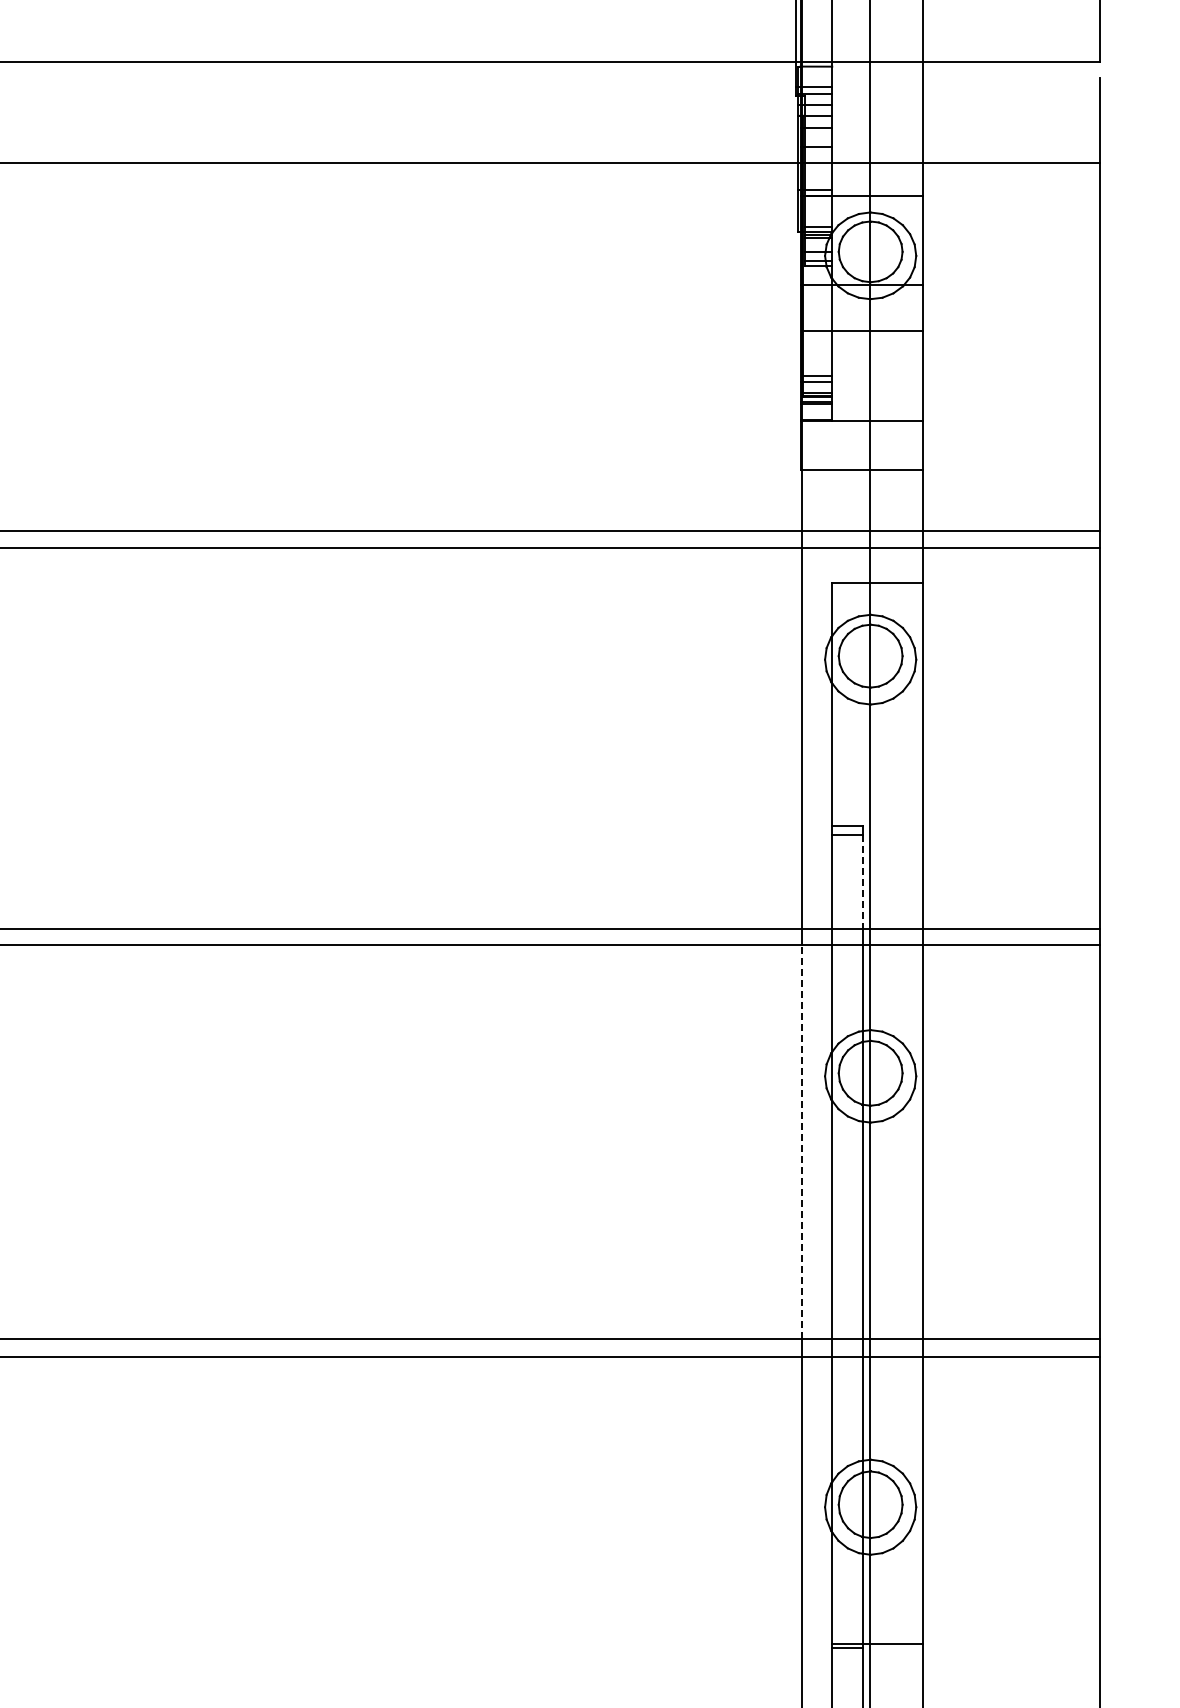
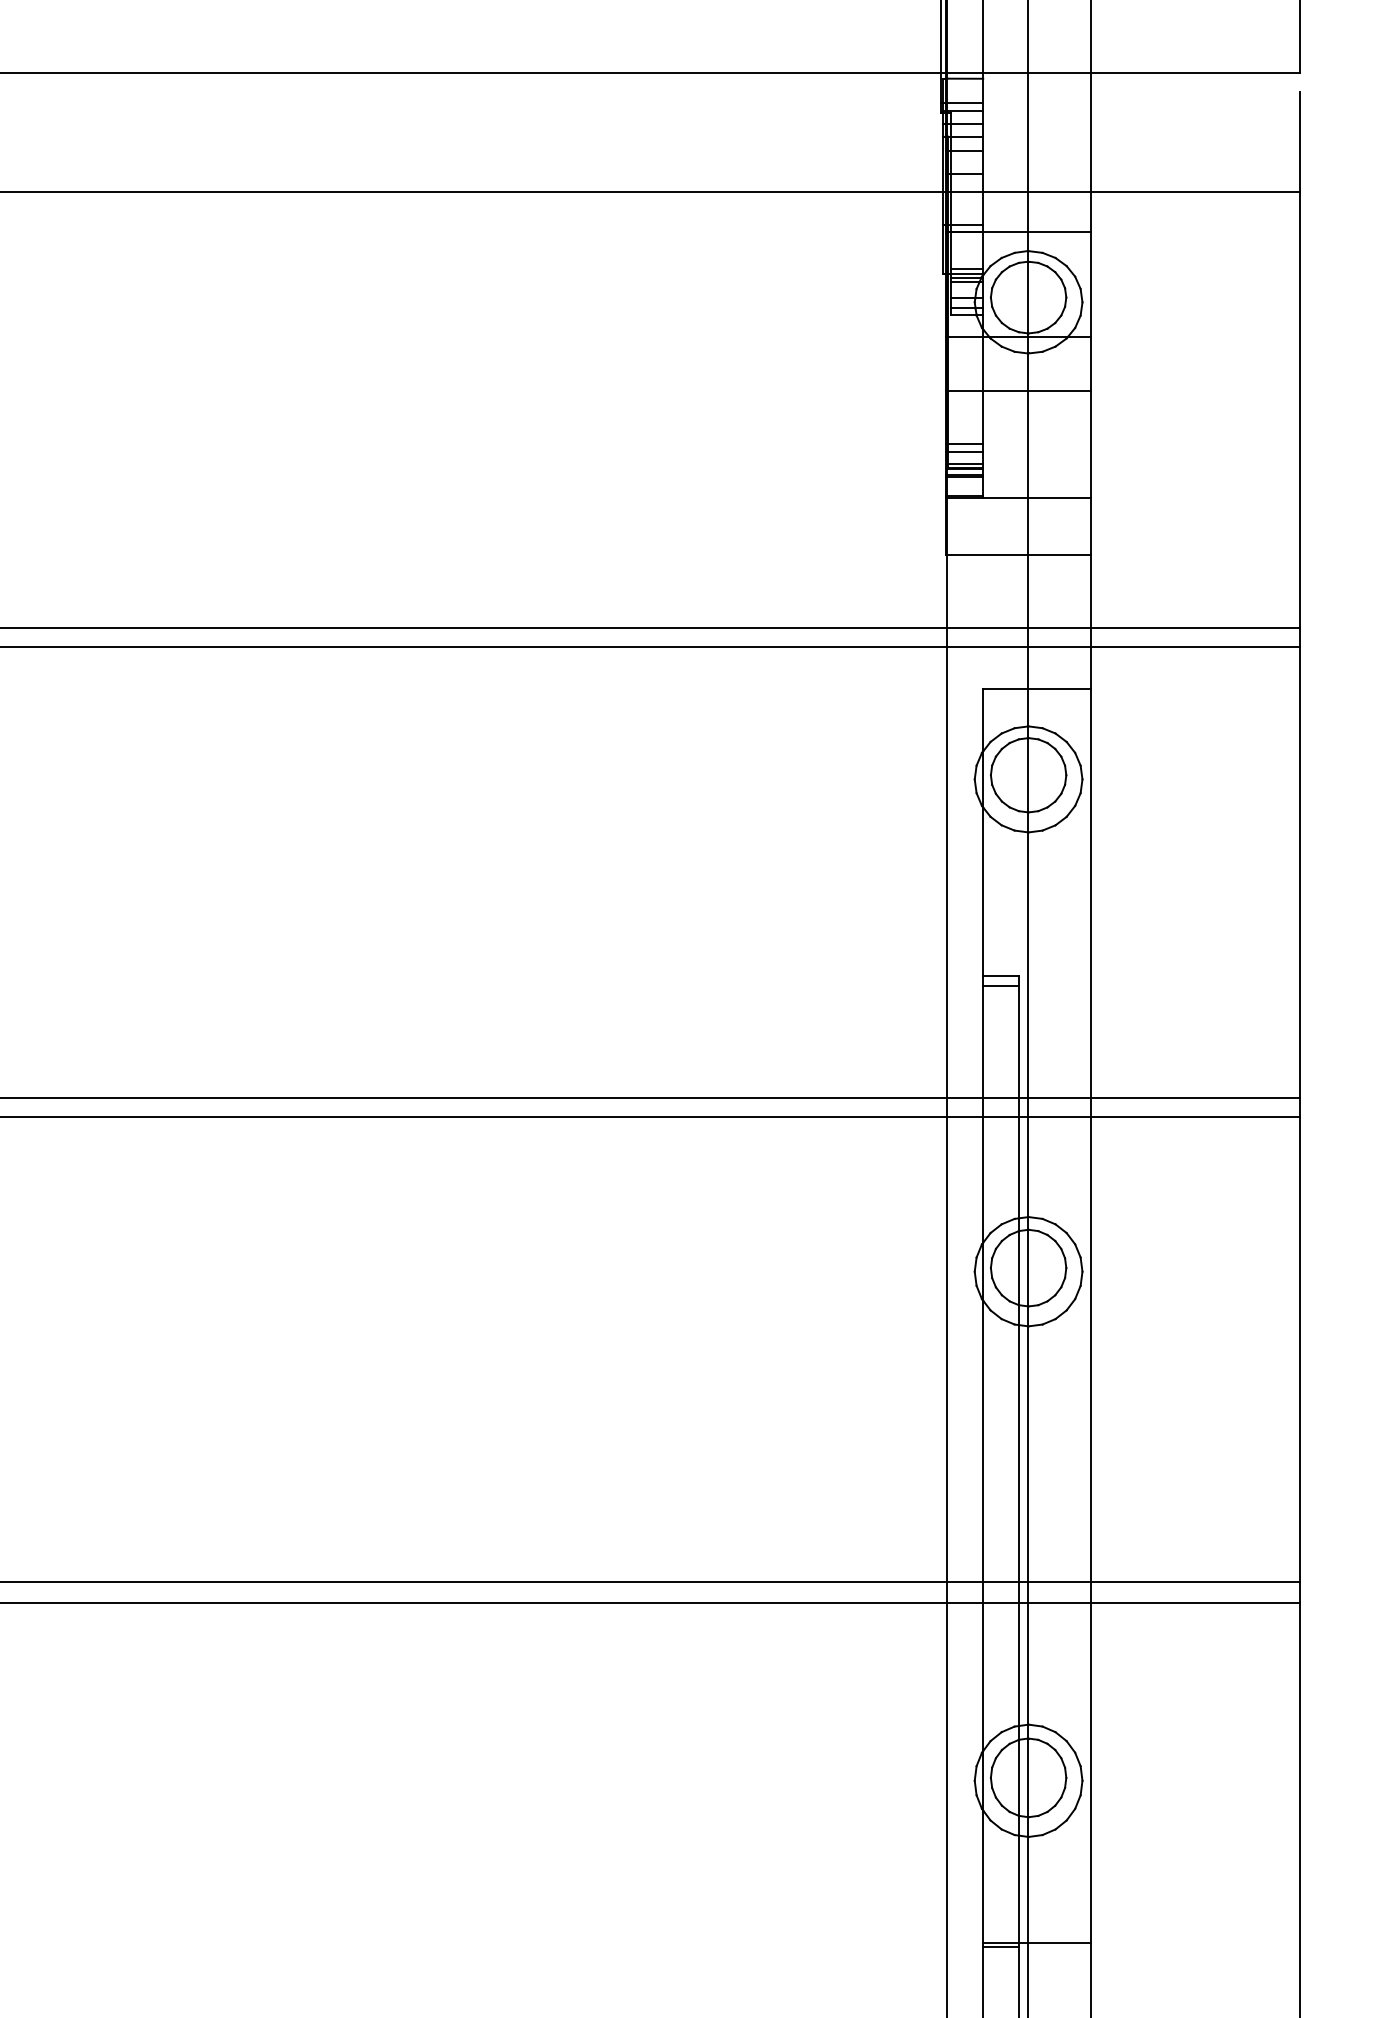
line: (862, 882) -> (1018, 1042), dashed -> solid
line: (801, 1142) -> (946, 1349), dashed -> solid

